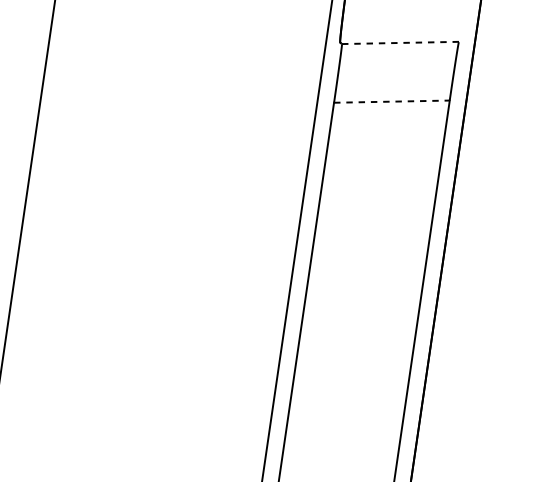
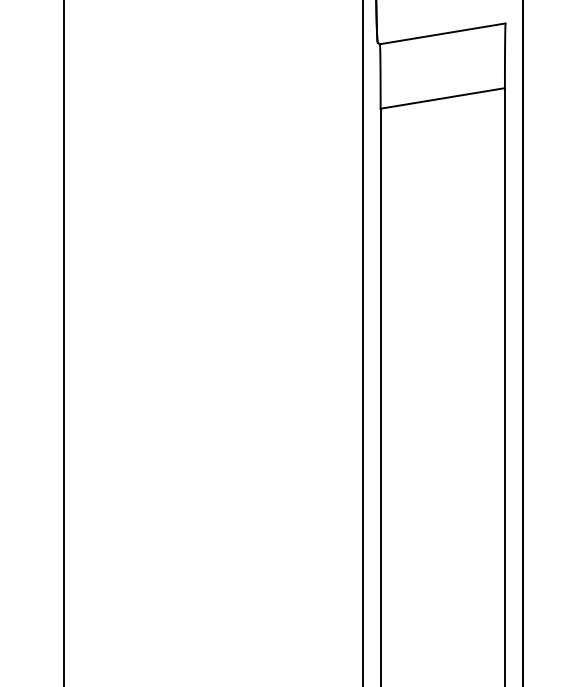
line: (400, 42) -> (442, 33), dashed -> solid
line: (392, 101) -> (443, 98), dashed -> solid

